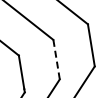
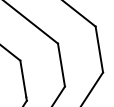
line: (56, 59) -> (61, 64), dashed -> solid

